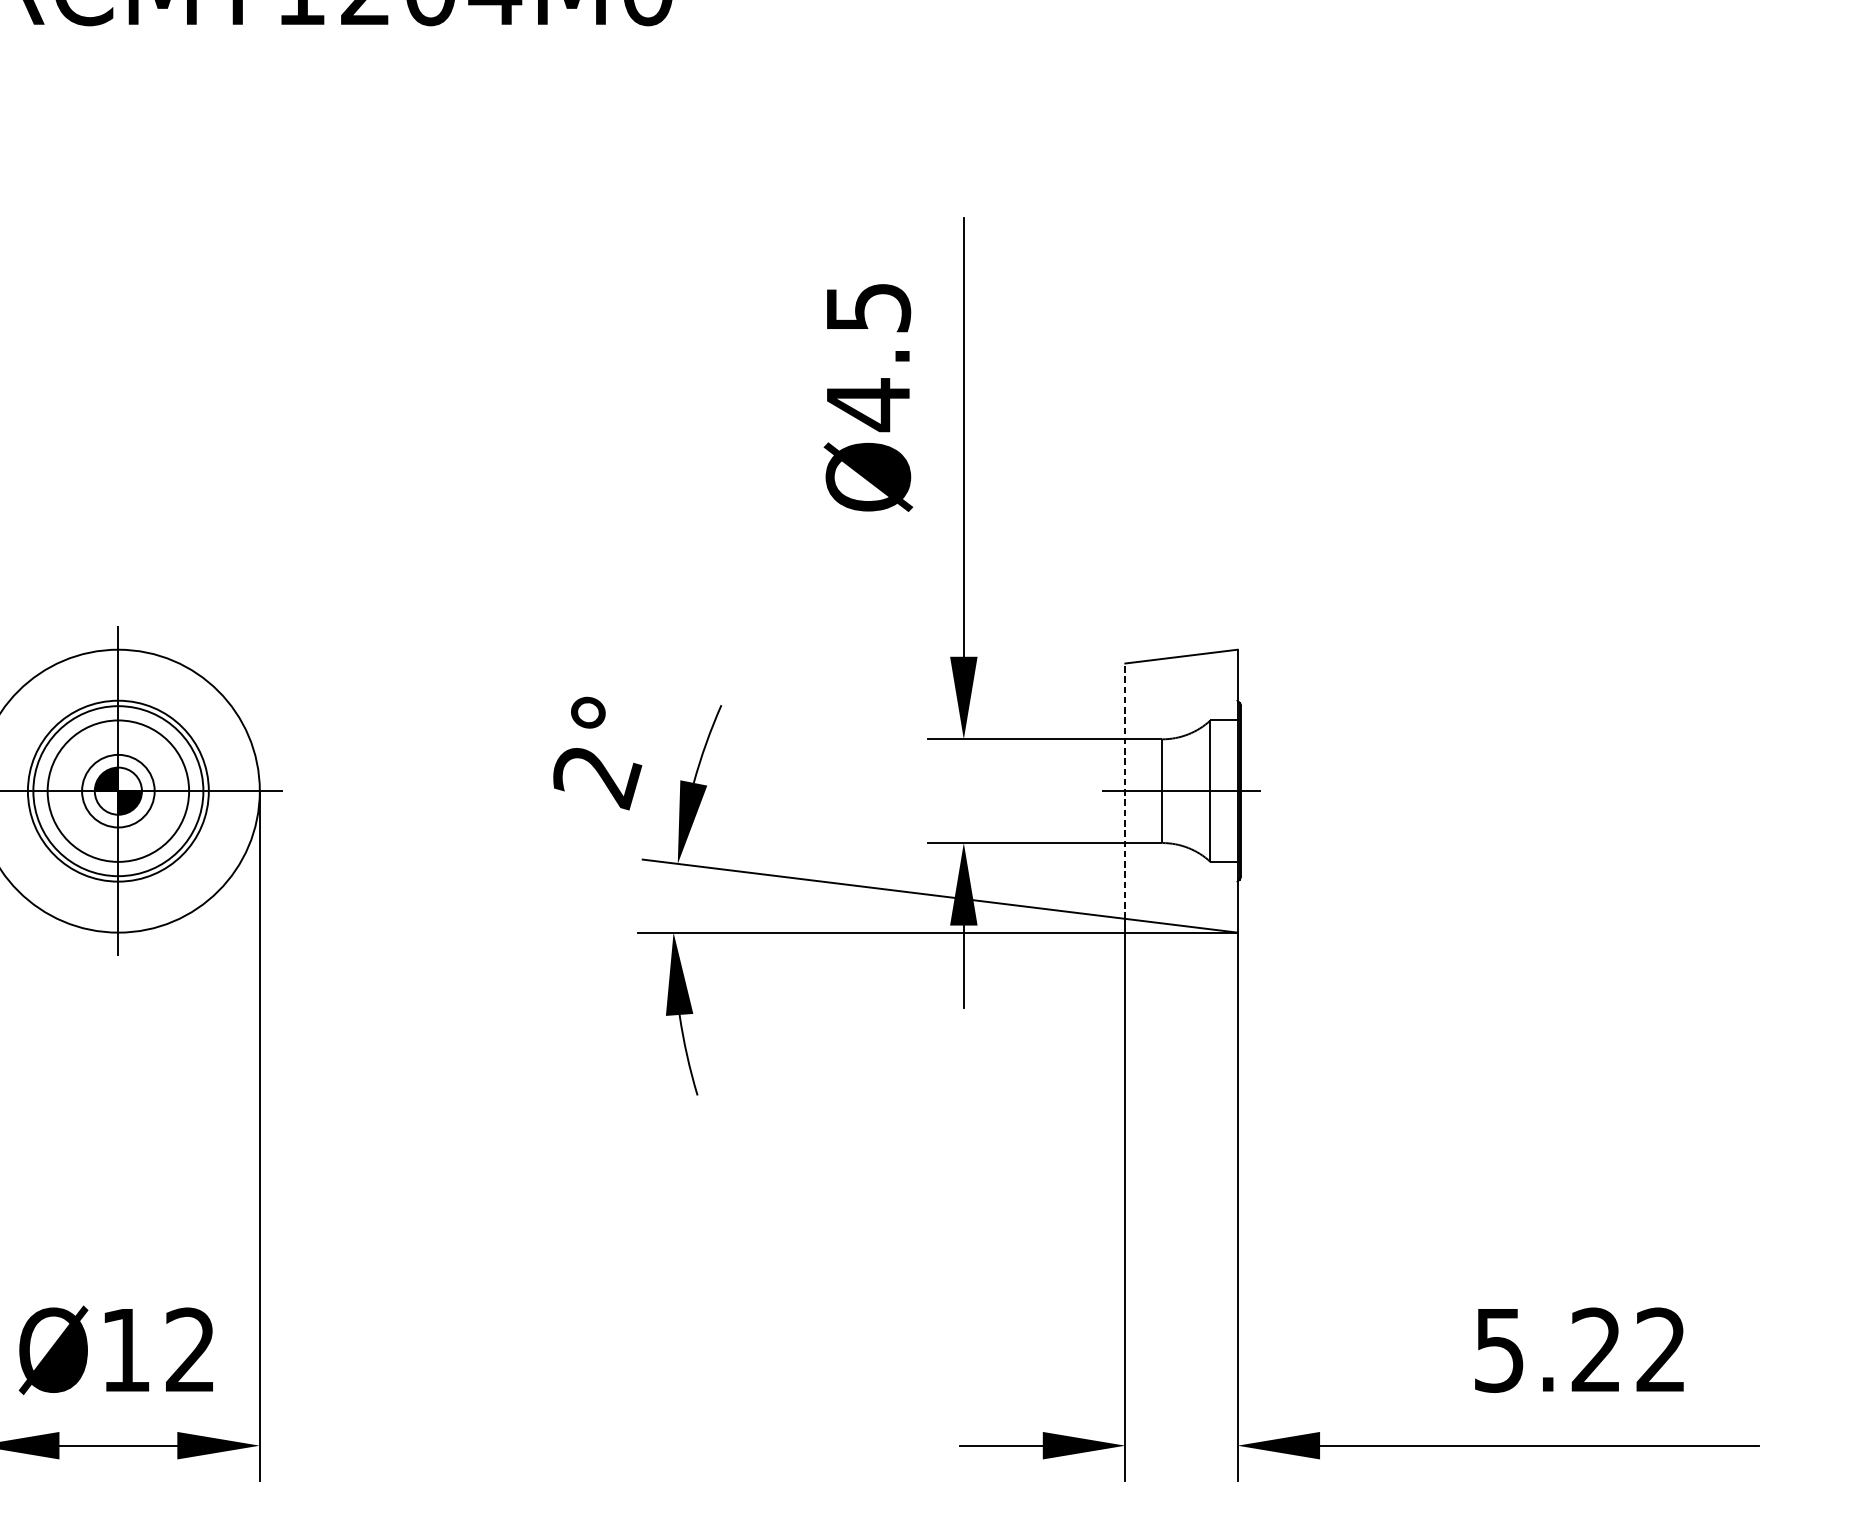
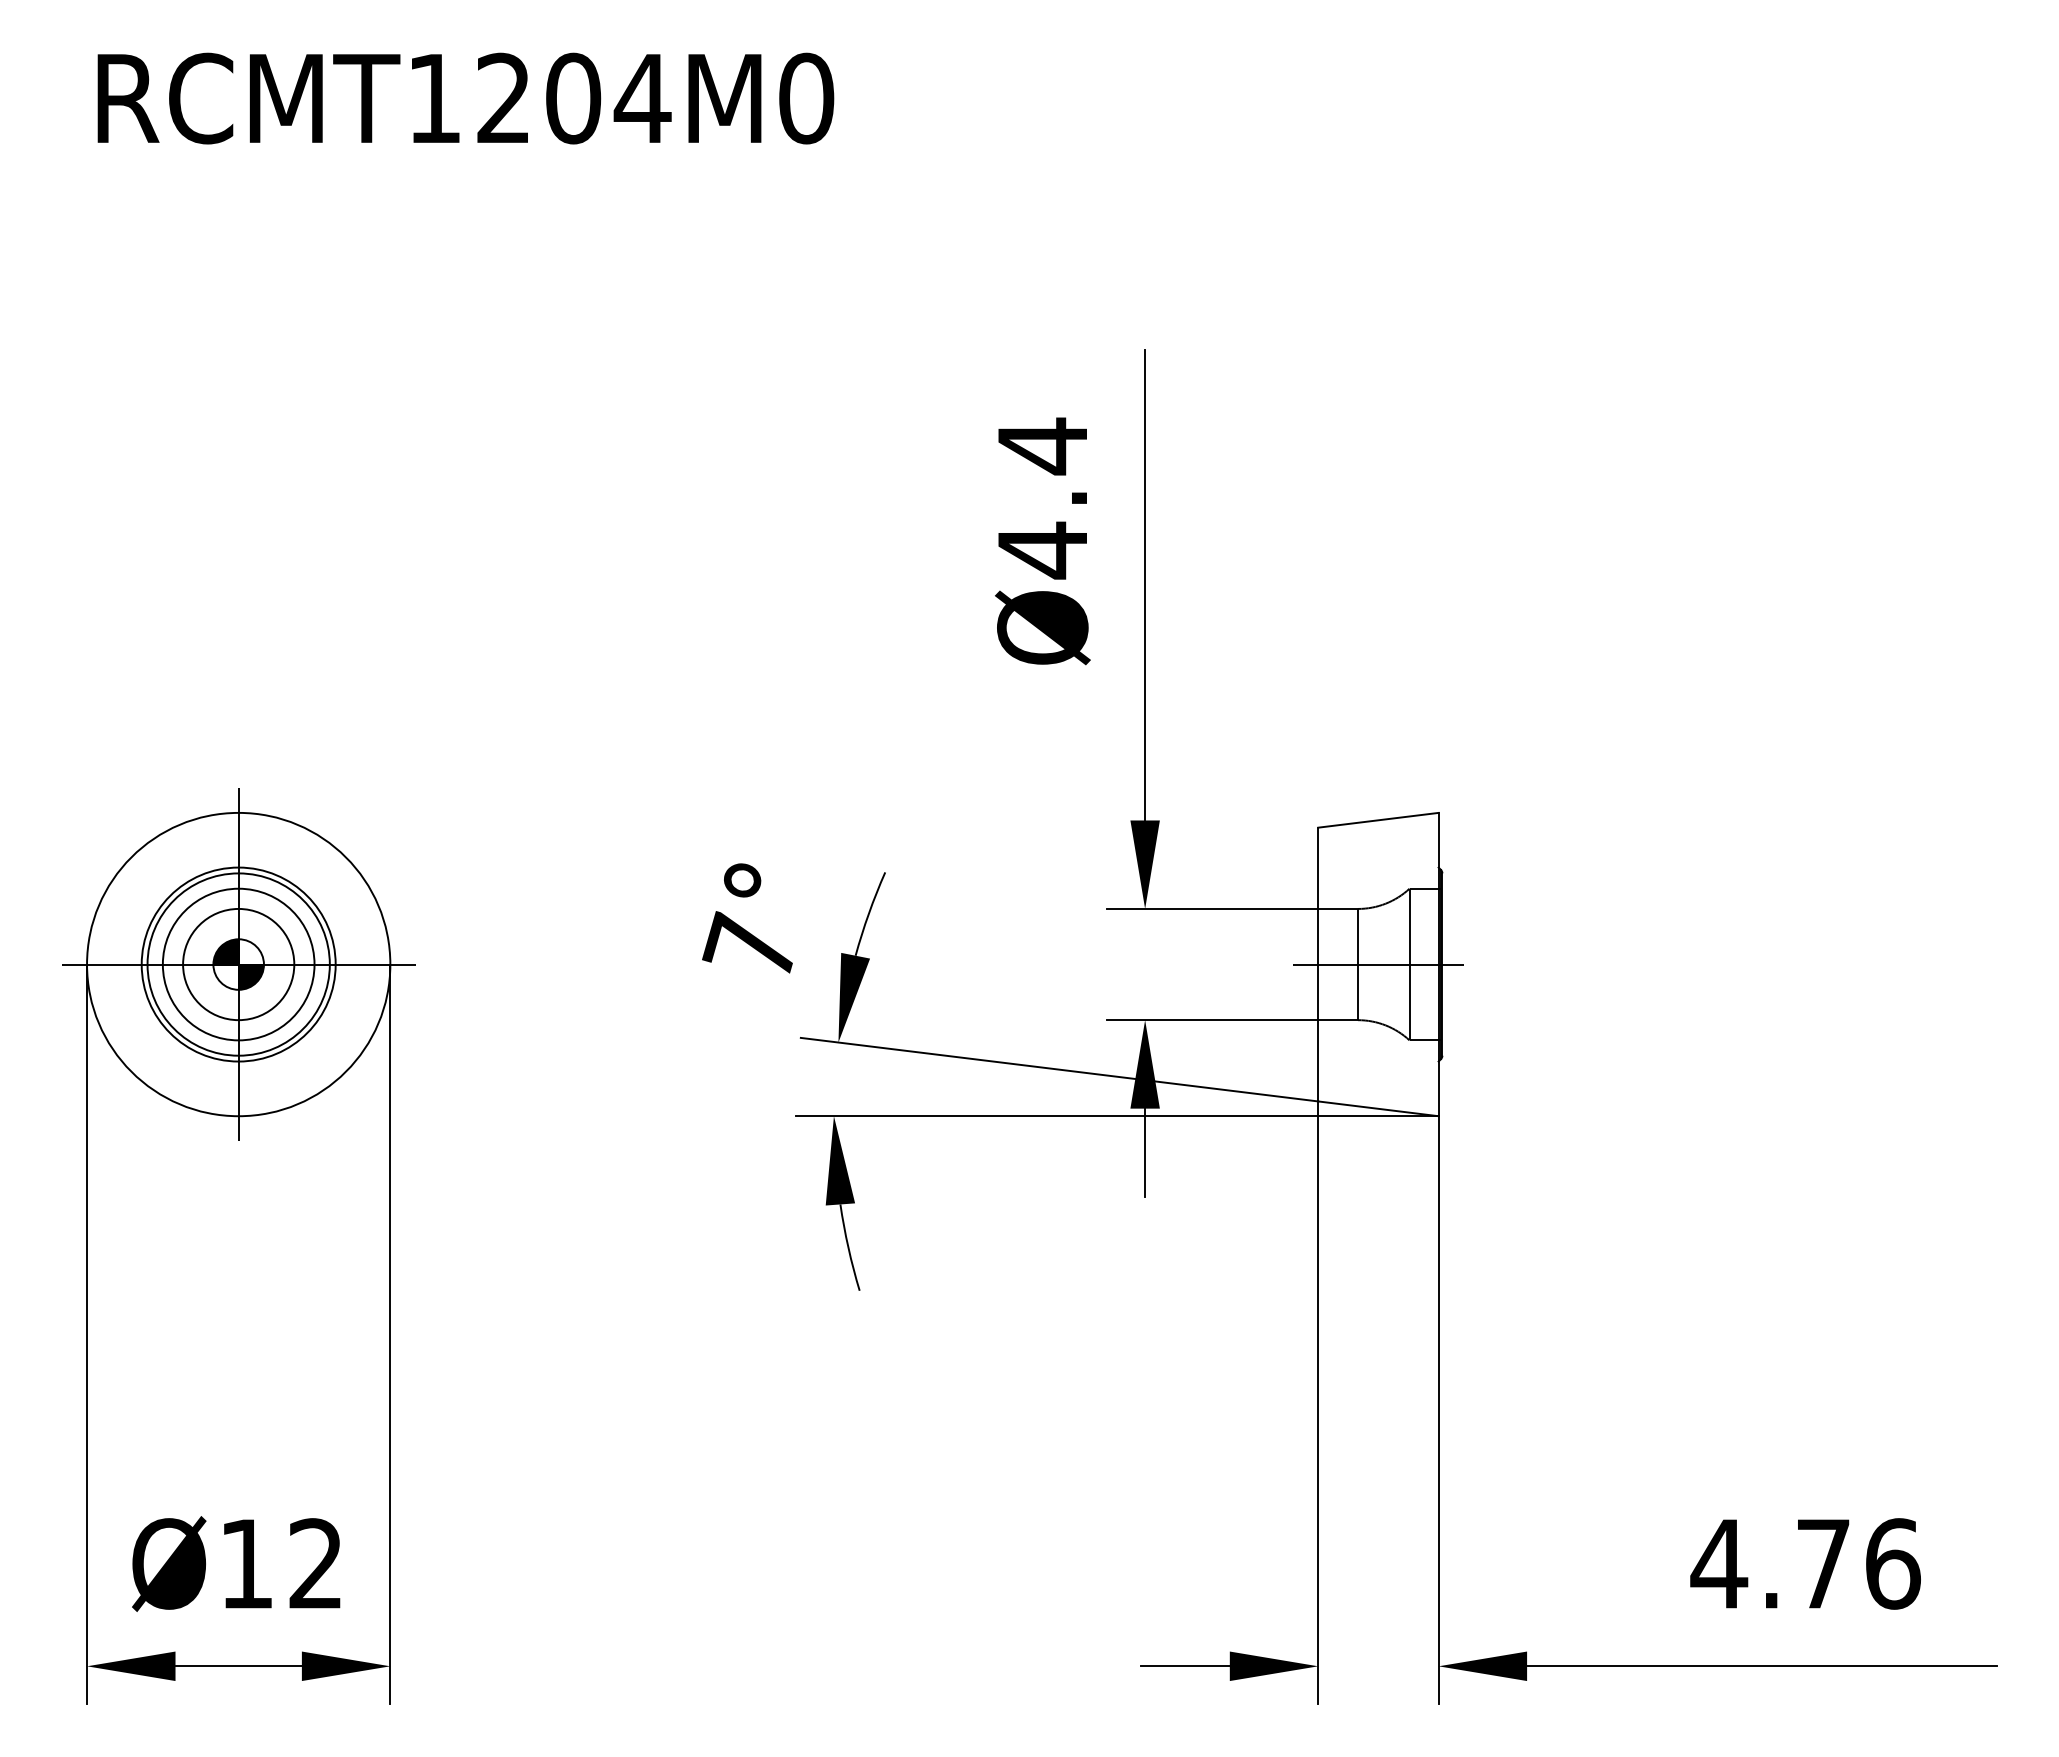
text: (869, 307) -> (1043, 446), Ø4.5 -> Ø4.4
text: (596, 776) -> (751, 948), 2° -> 7°
circle: (118, 791) -> (238, 964), size x1.43
line: (1125, 791) -> (1318, 964), dashed -> solid
text: (1579, 1349) -> (1805, 1563), 5.22 -> 4.76

